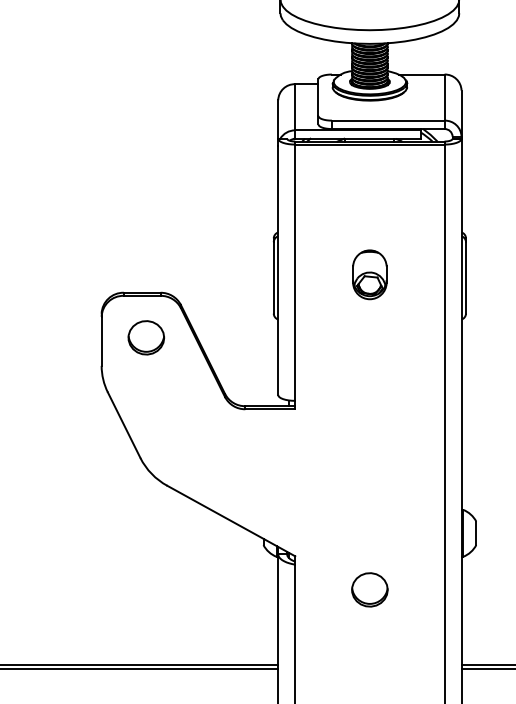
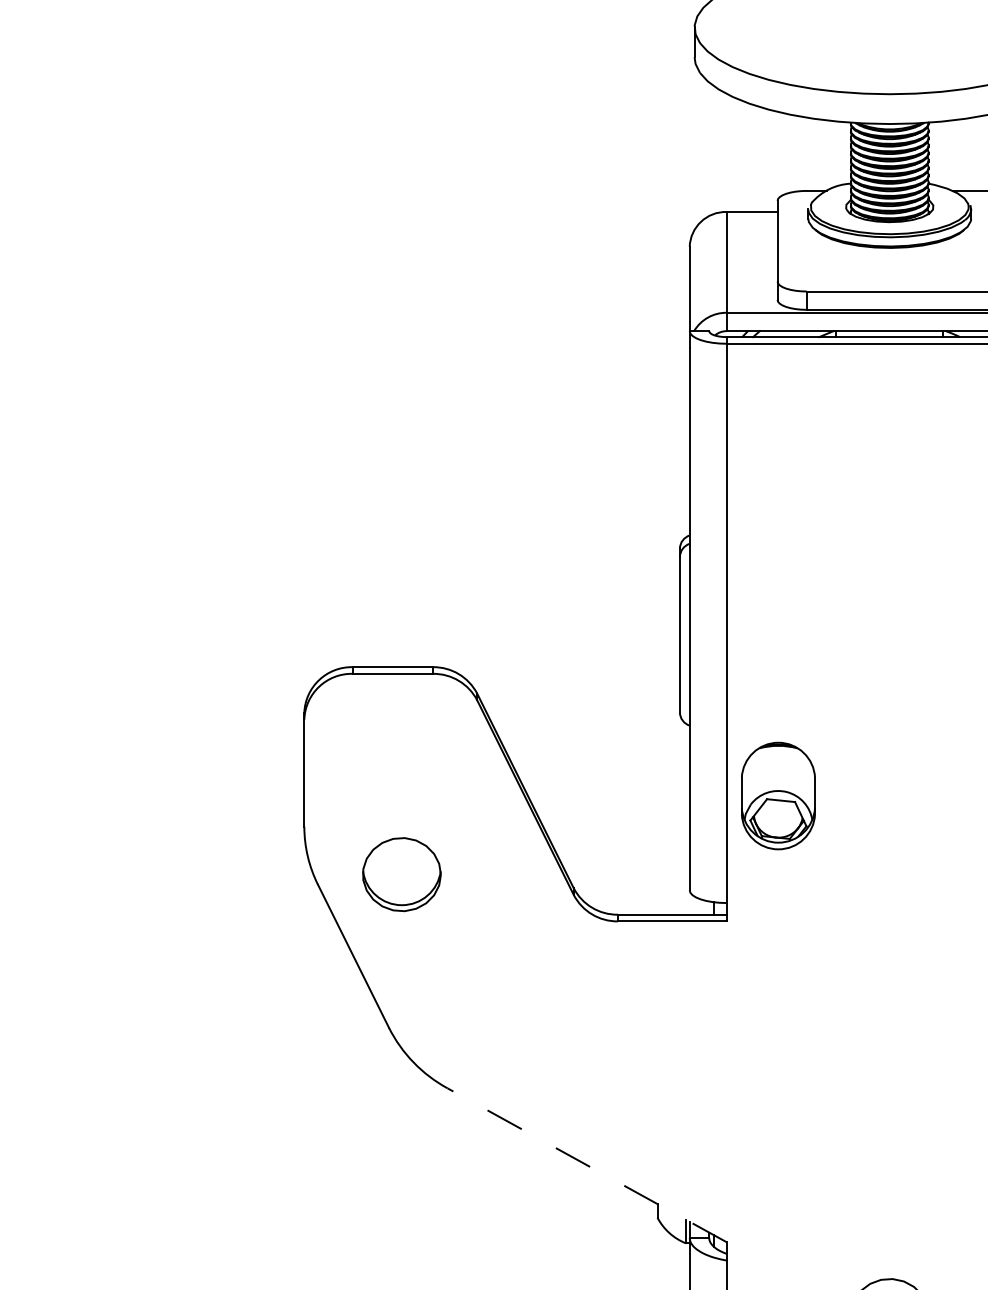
part: (369, 274) -> (777, 795), moved
part: (145, 337) -> (400, 873), moved
line: (230, 520) -> (585, 1164), solid -> dashed

